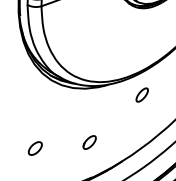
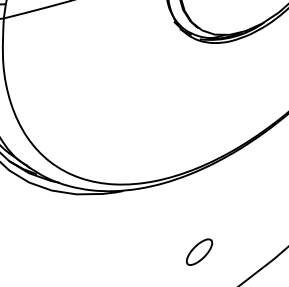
part: (141, 94) -> (198, 250), moved

